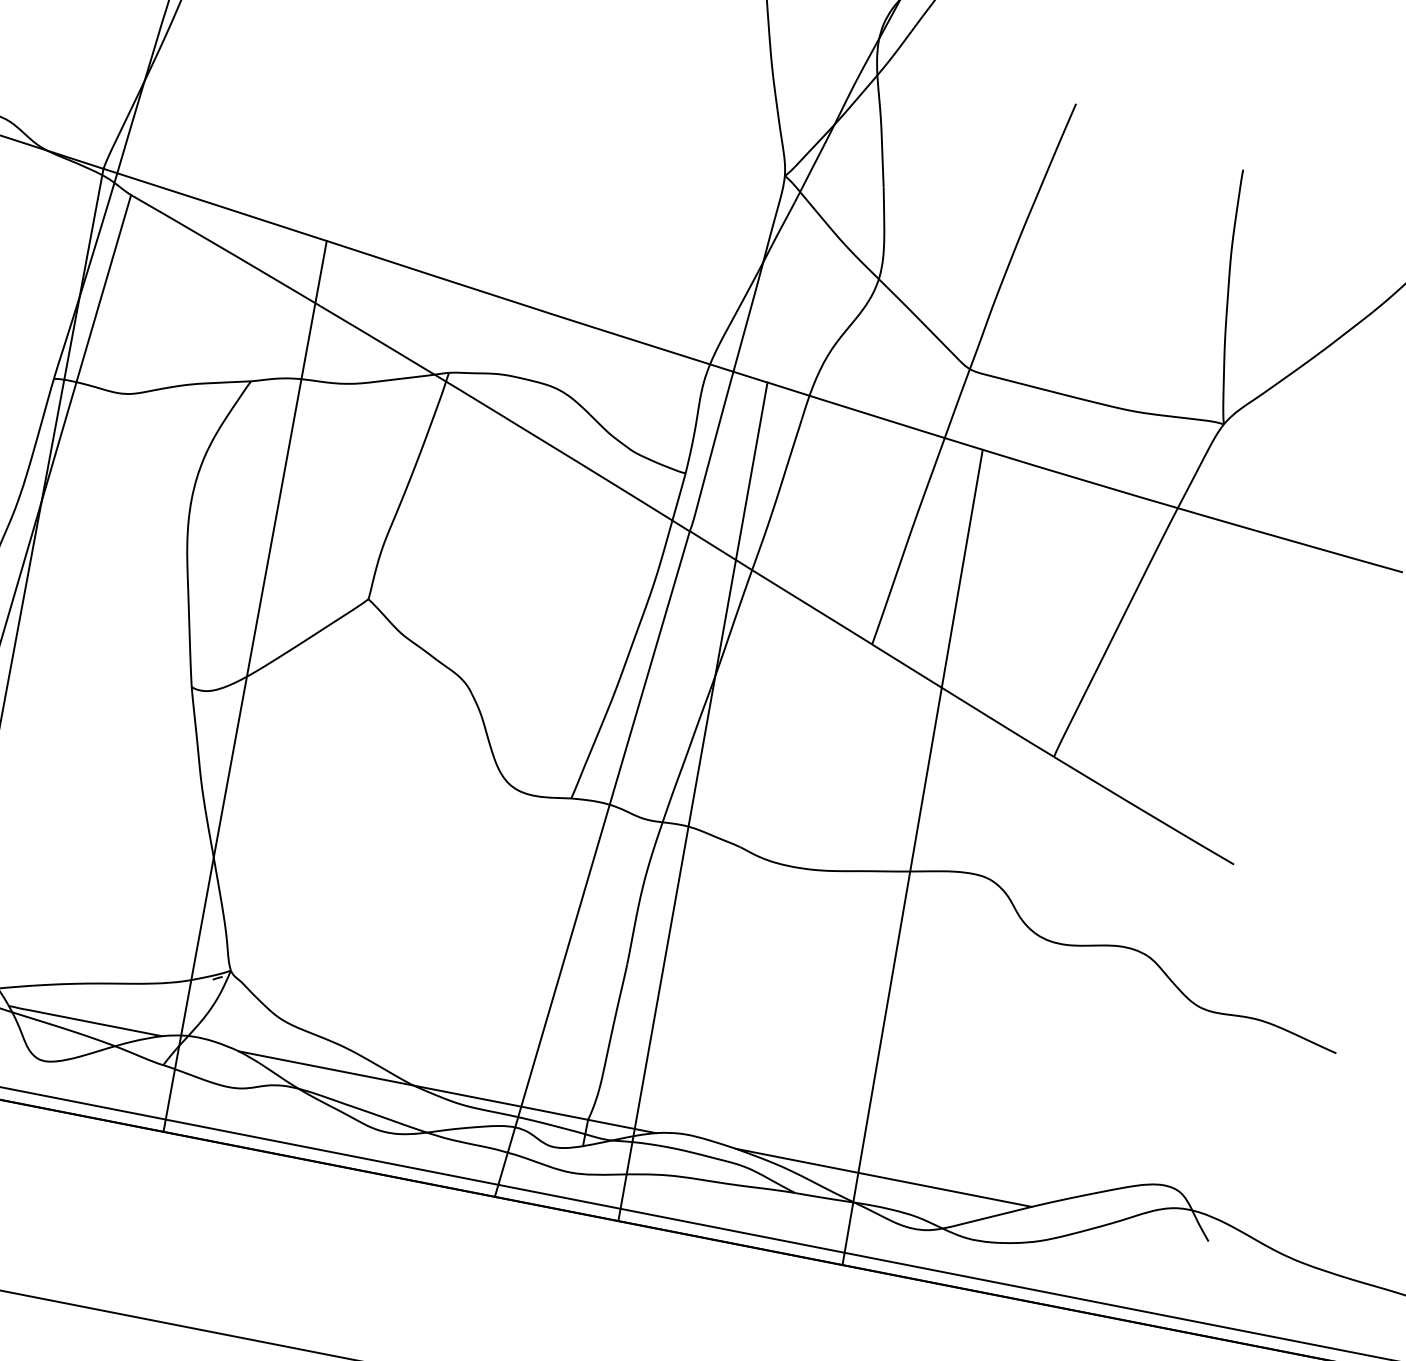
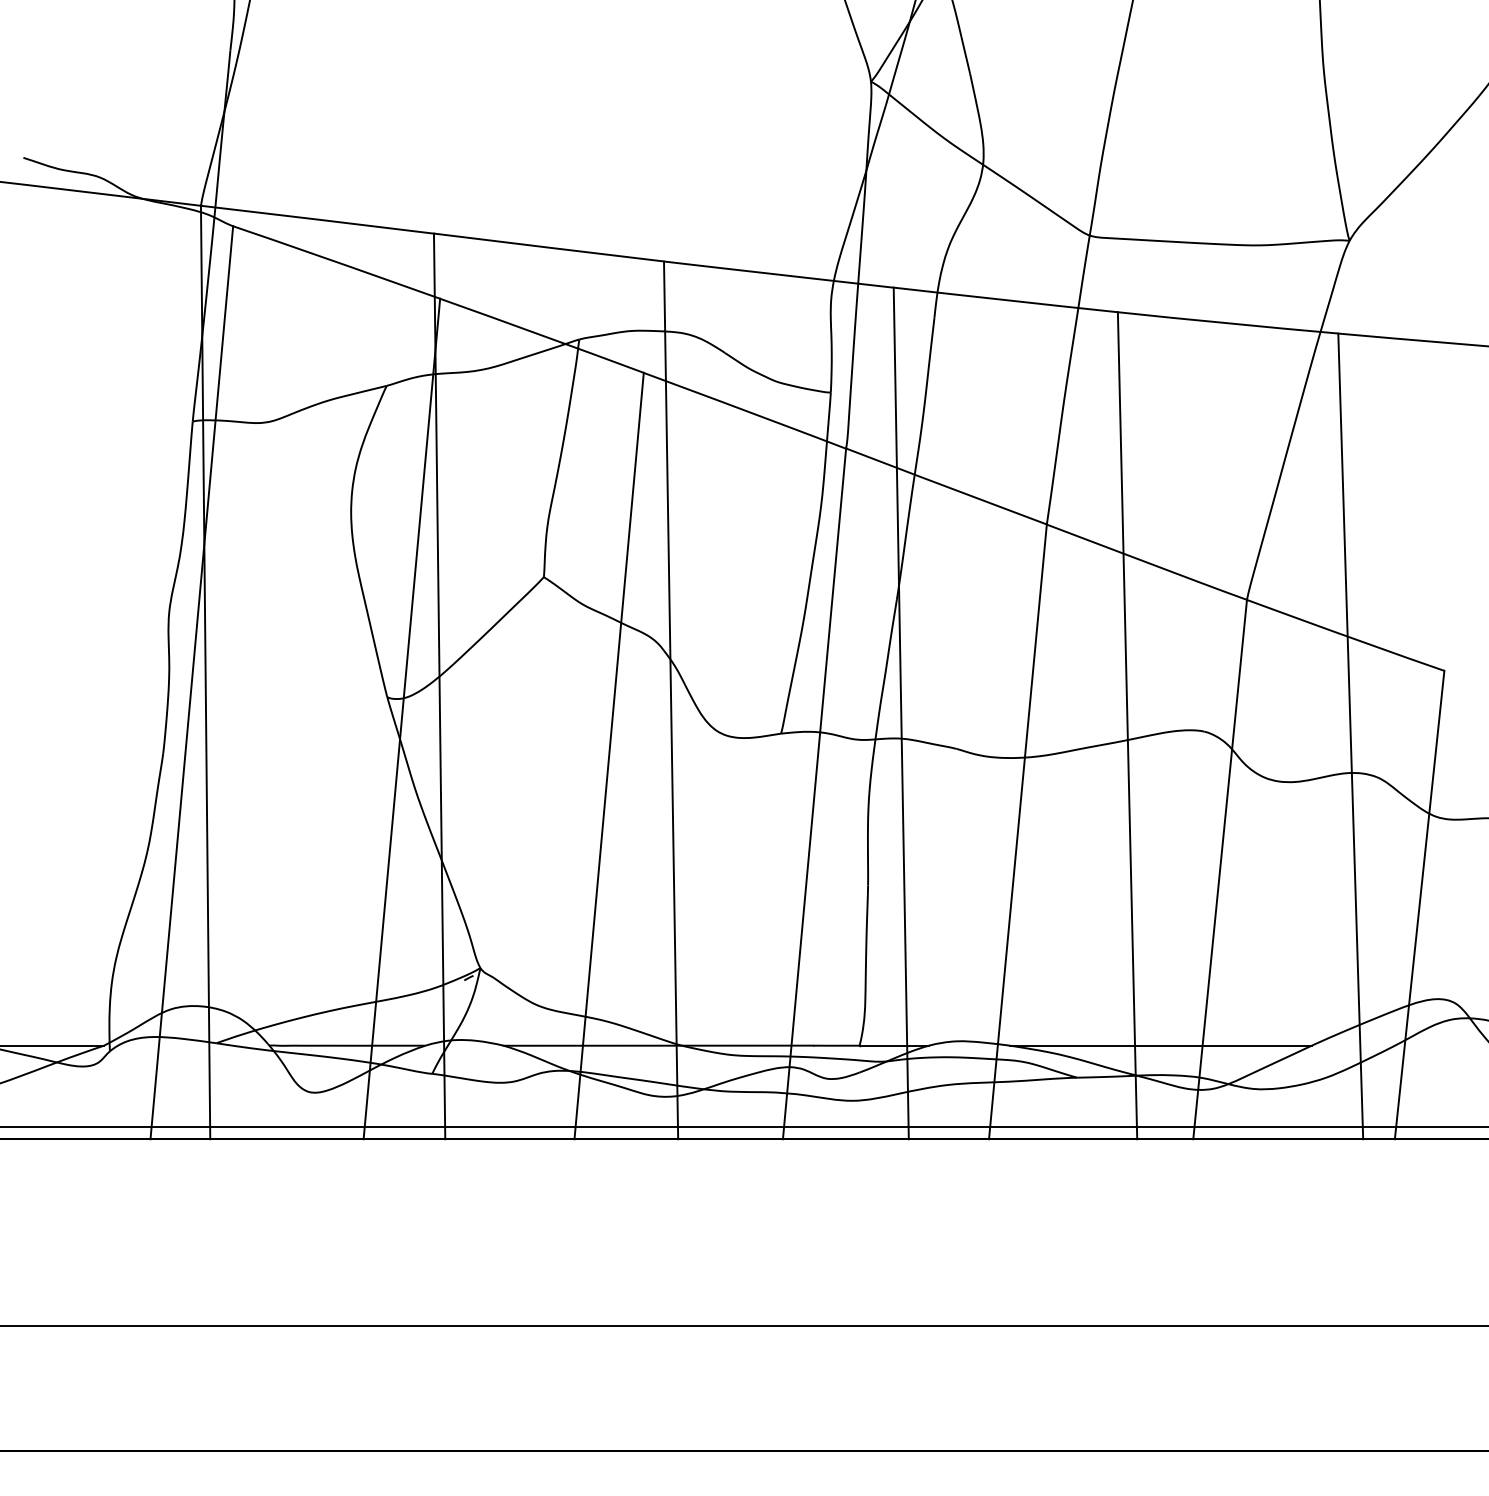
line: (201, 710) -> (401, 718), added
line: (469, 744) -> (671, 700), added
line: (397, 786) -> (608, 755), added
line: (1129, 910) -> (1350, 736), added
line: (784, 940) -> (1017, 831), added
line: (975, 1016) -> (1219, 869), added
line: (1164, 1089) -> (1419, 904), added

